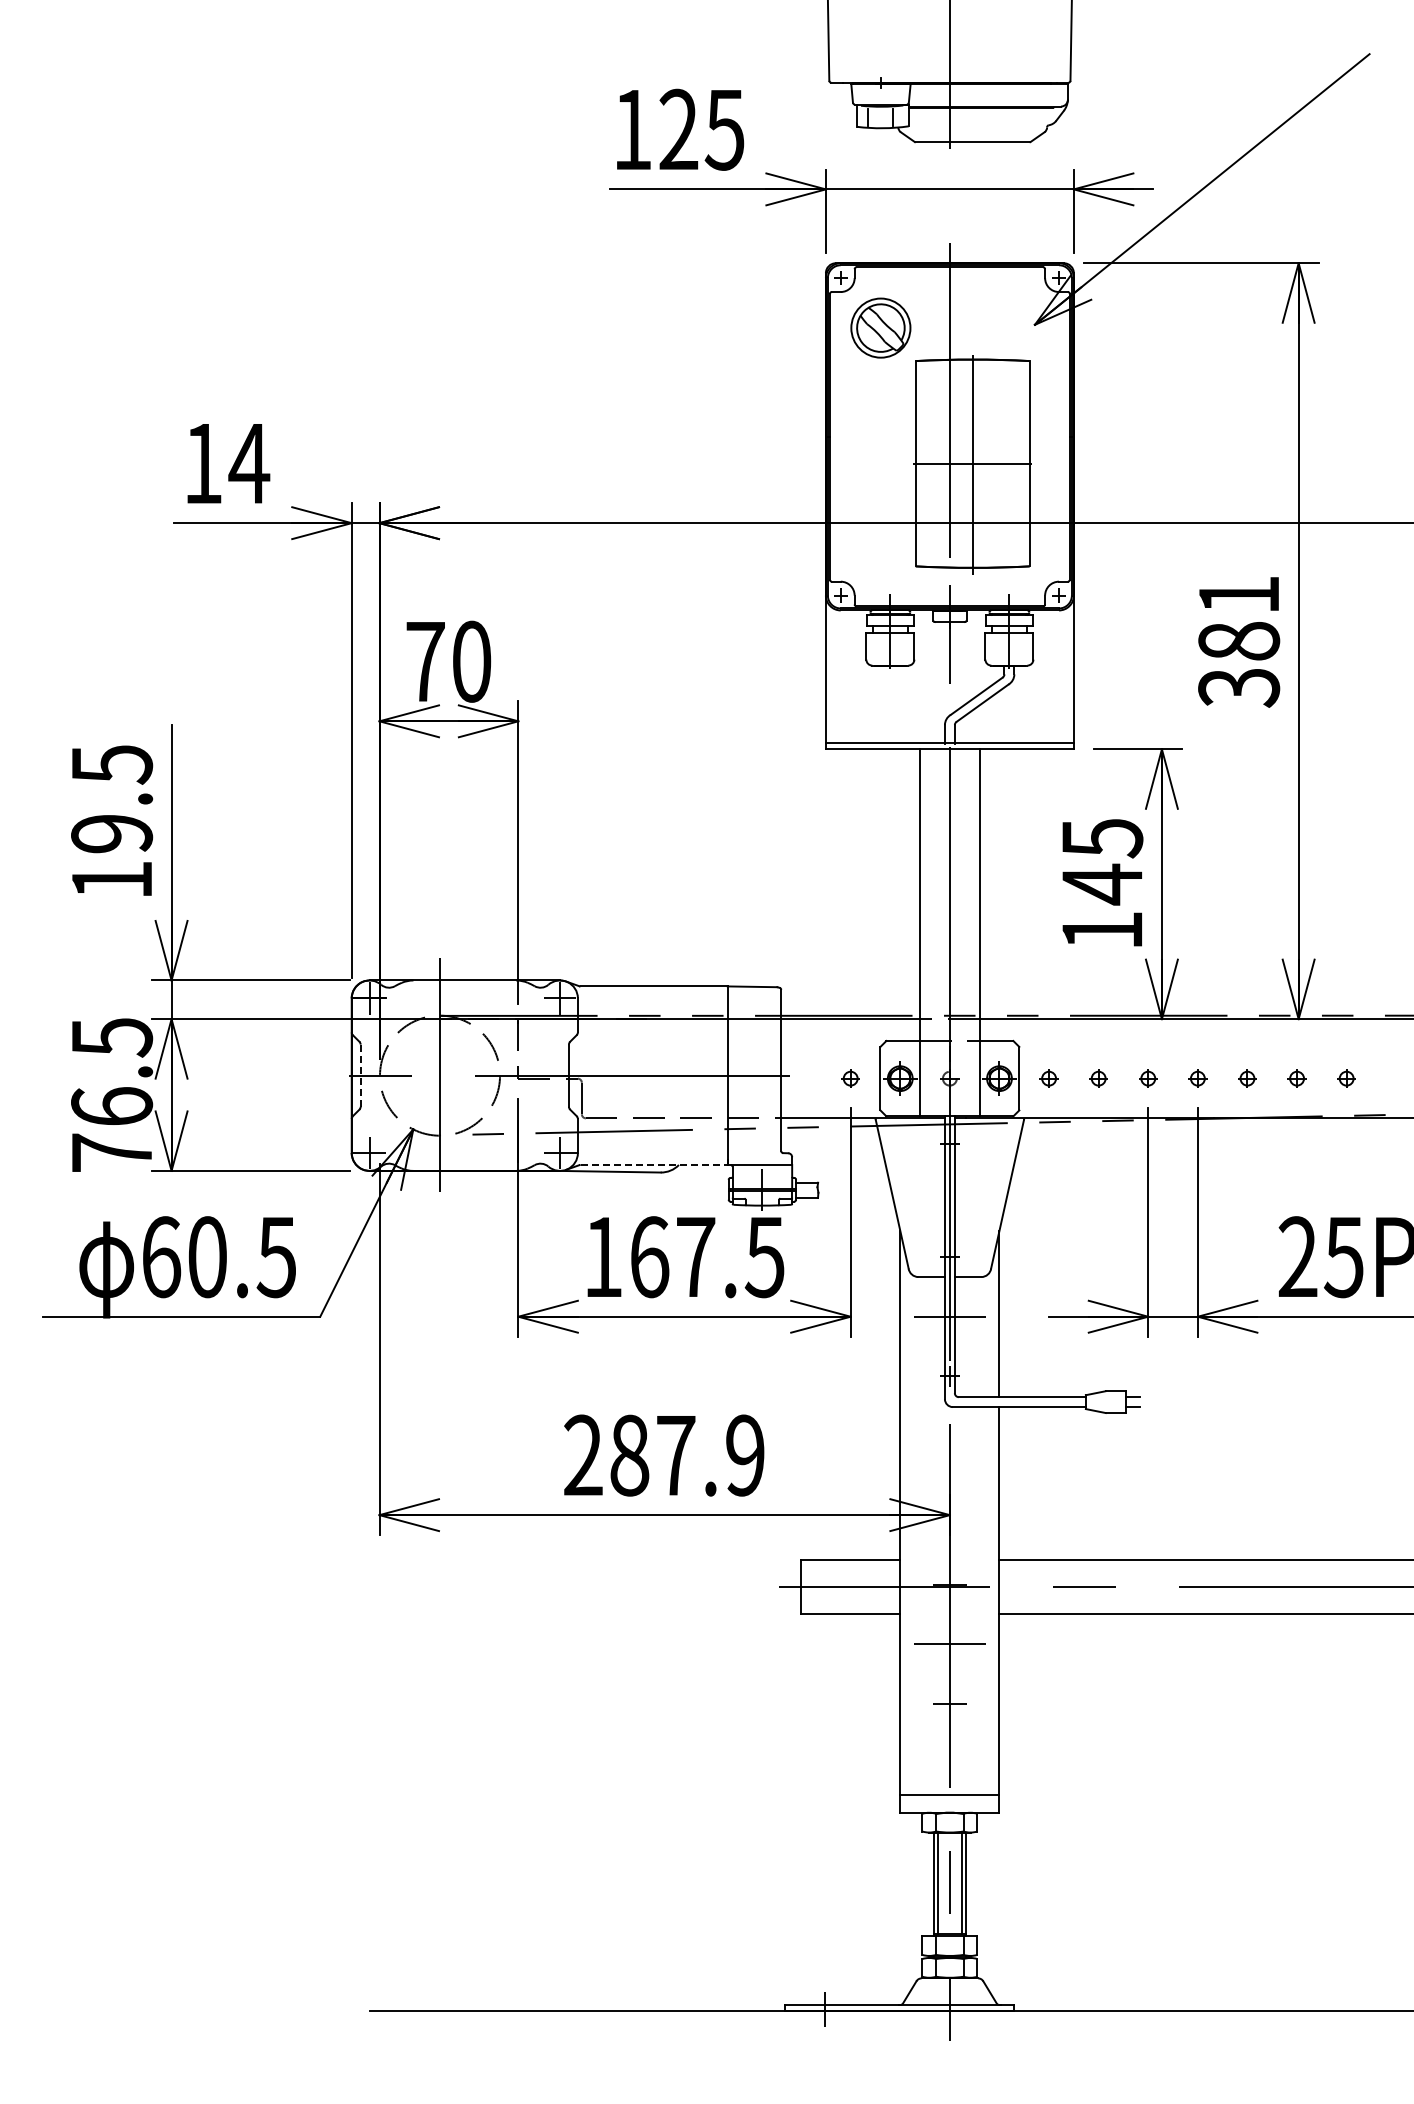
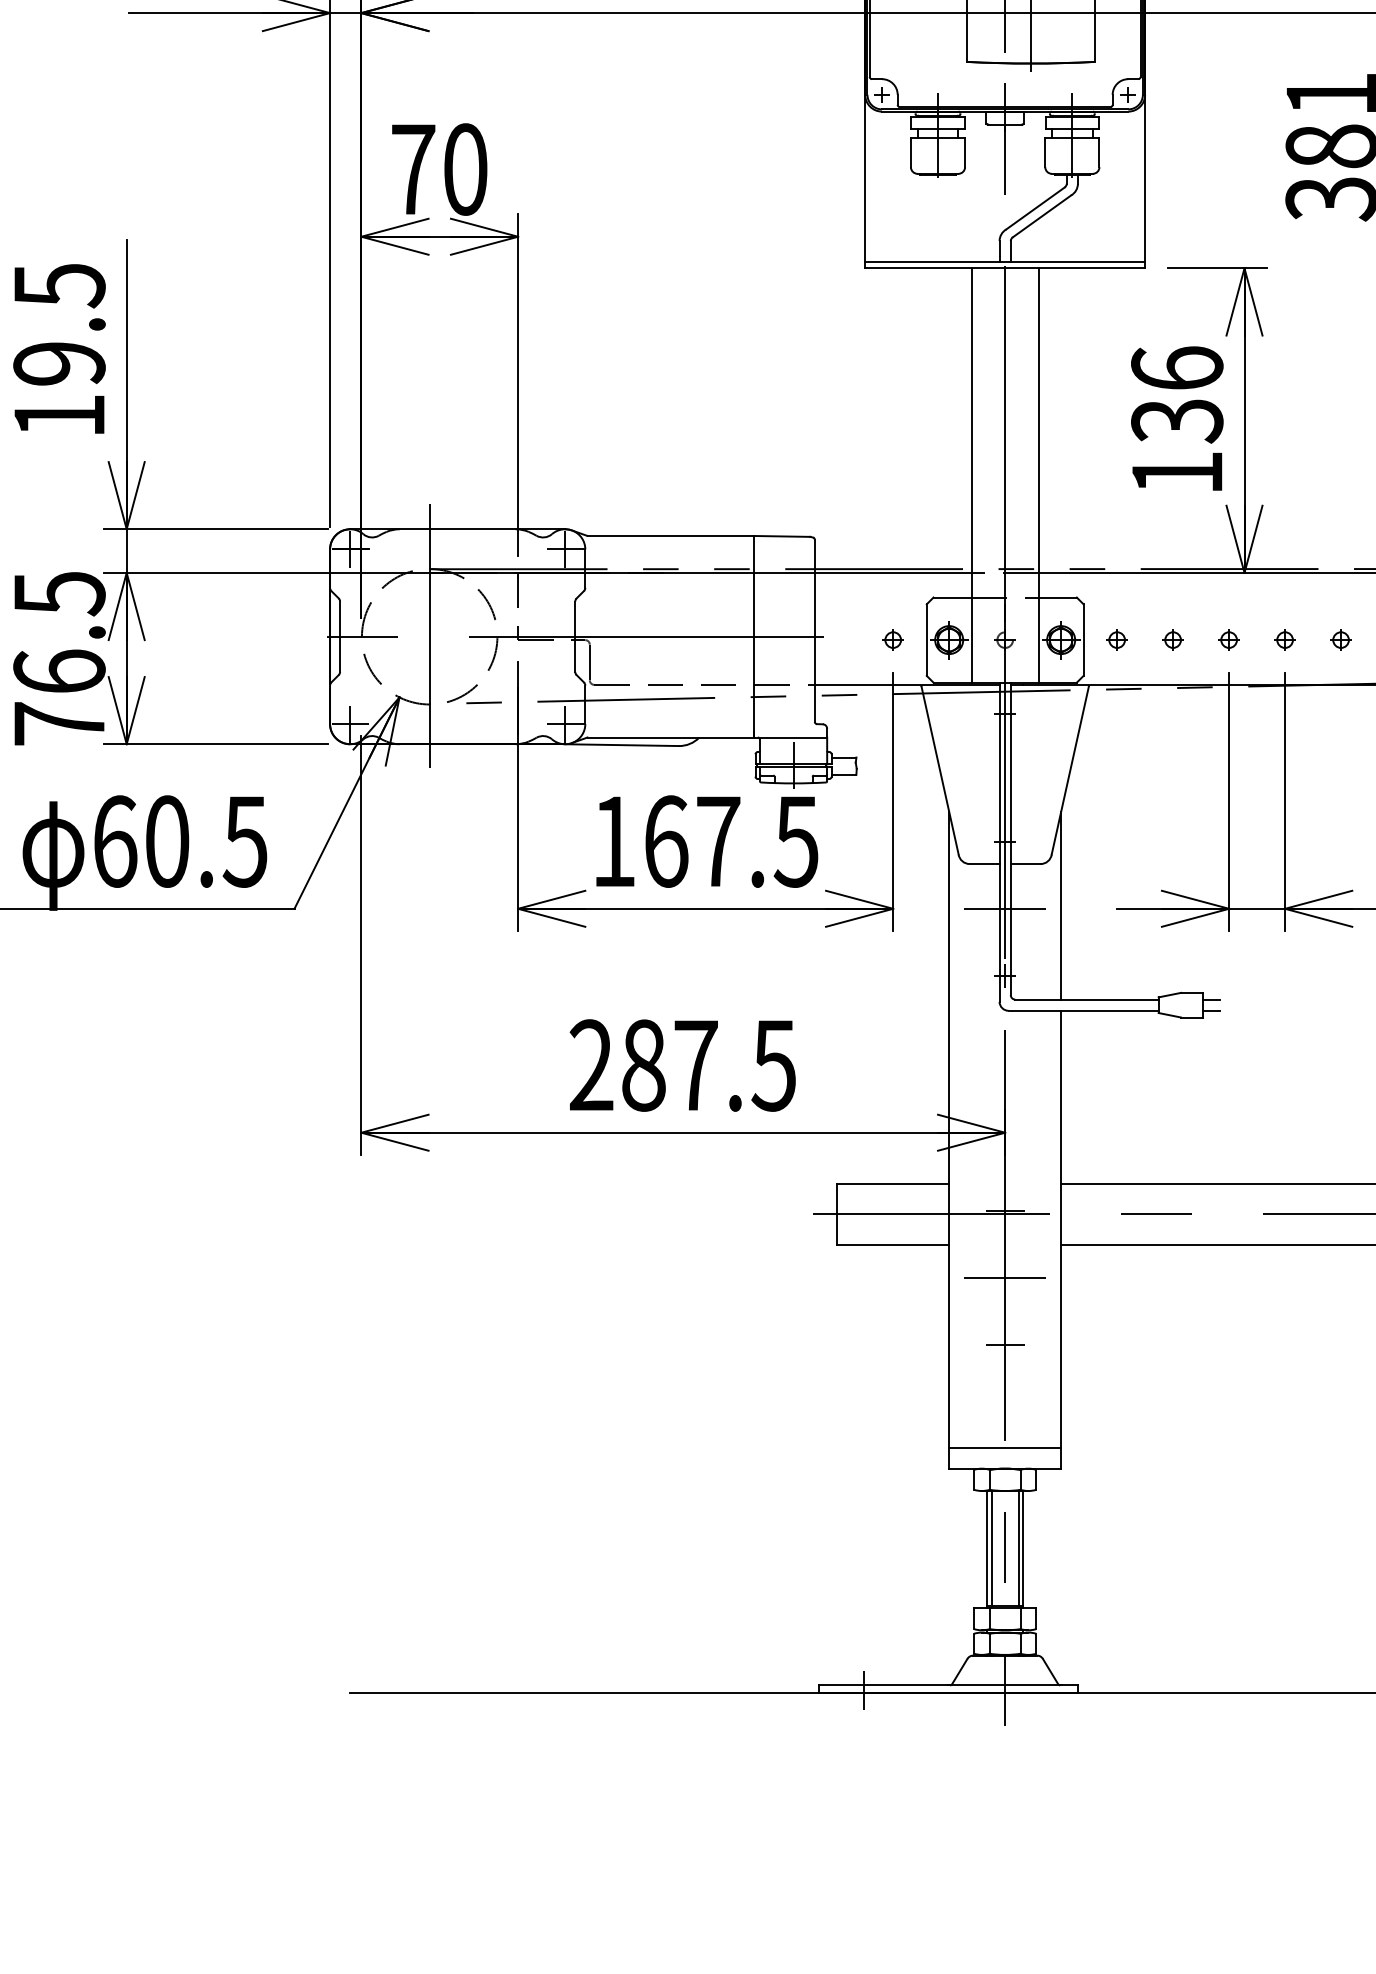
text: (1102, 861) -> (1177, 394), 145 -> 136
line: (360, 1075) -> (339, 636), dashed -> solid
line: (654, 1164) -> (671, 736), dashed -> solid
text: (744, 1455) -> (773, 1065), 287.9 -> 287.5

